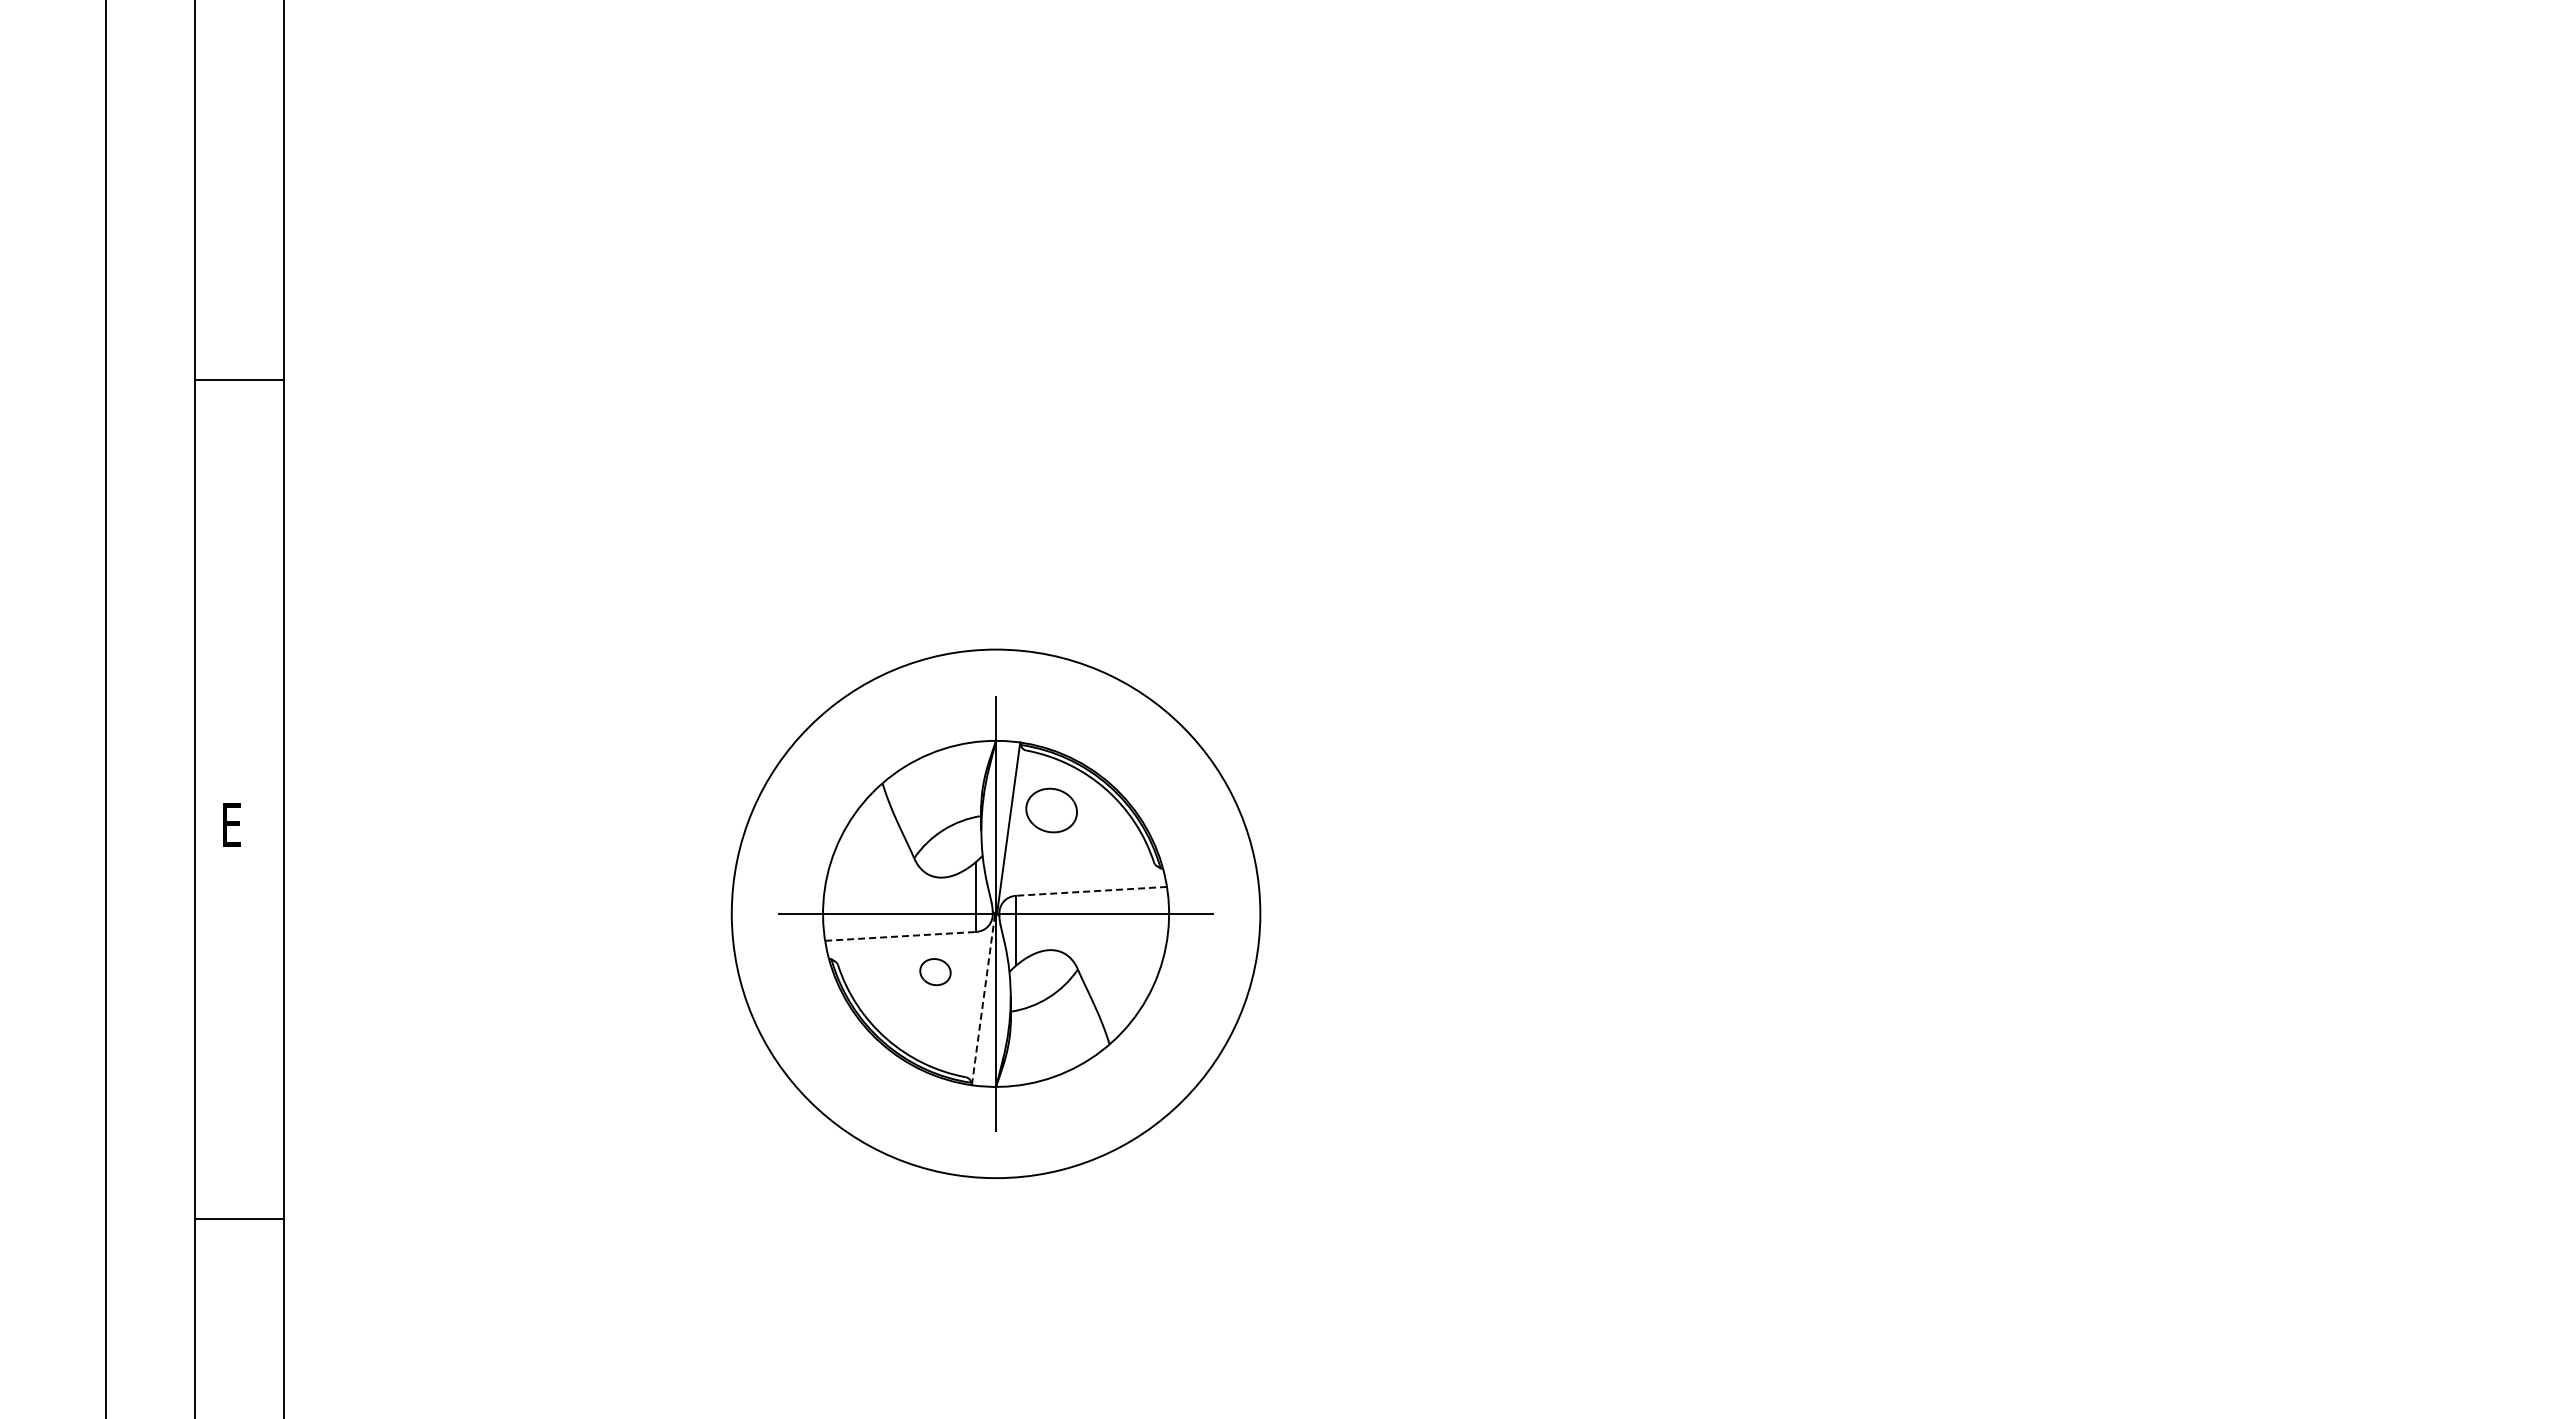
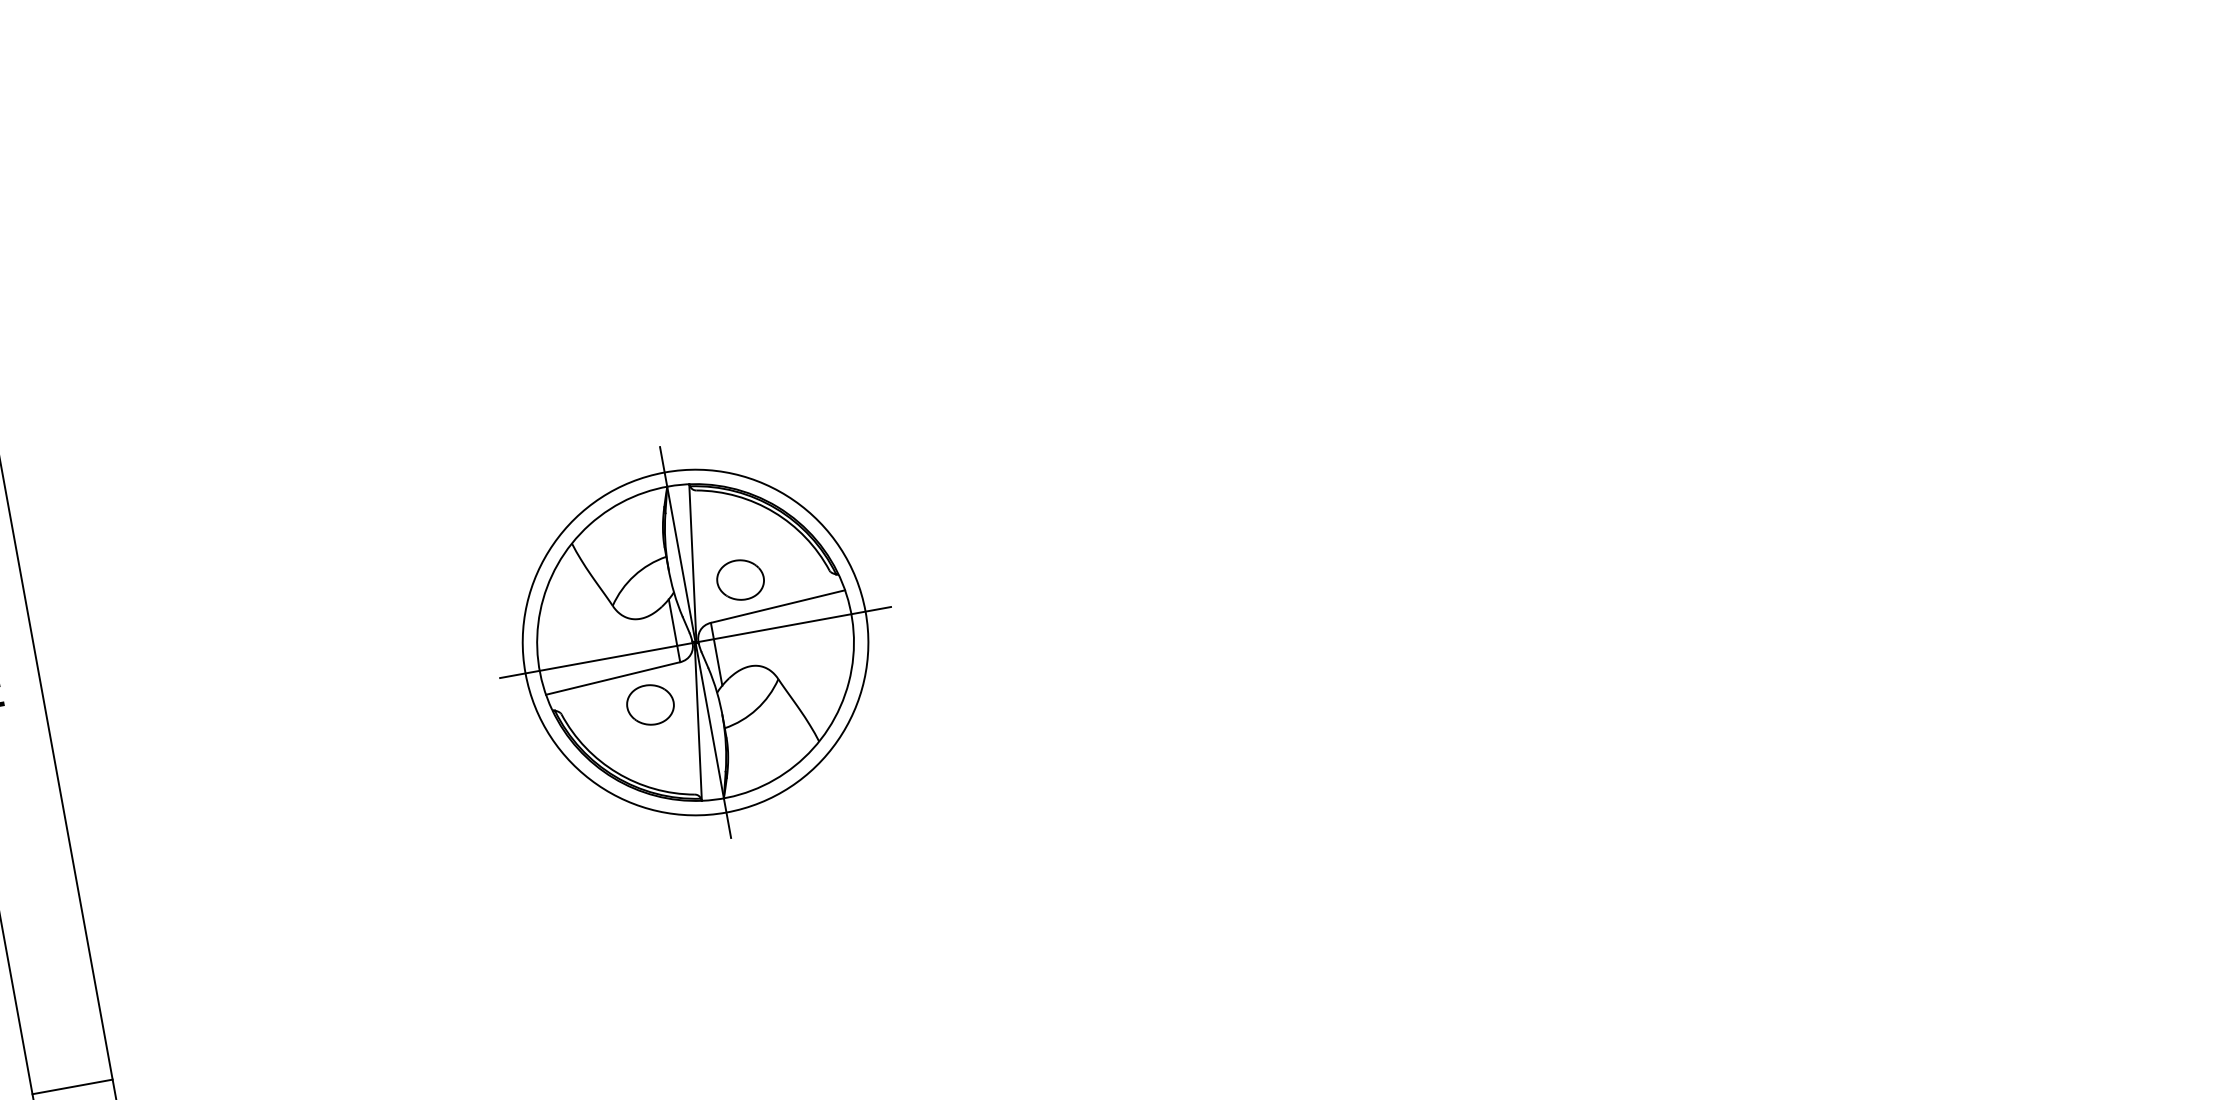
part: (1051, 810) -> (740, 580), moved
line: (1091, 891) -> (777, 606), dashed -> solid
circle: (995, 913) -> (694, 642), size x0.71
line: (900, 936) -> (613, 678), dashed -> solid
part: (935, 971) -> (650, 704), size x1.67
line: (983, 999) -> (698, 721), dashed -> solid
line: (239, 1218) -> (72, 1086), moved

